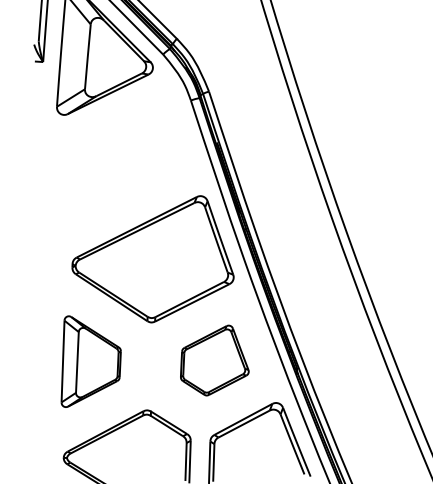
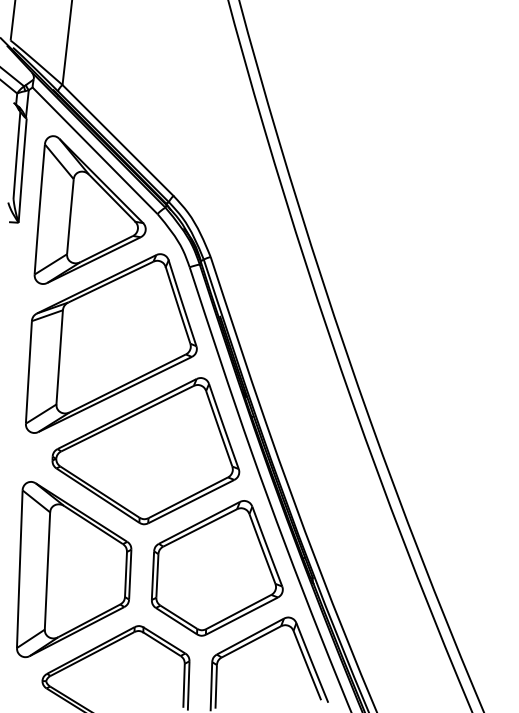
part: (123, 166) -> (111, 343), added
part: (214, 360) -> (217, 568), size x1.67
part: (91, 361) -> (74, 569), size x1.67

